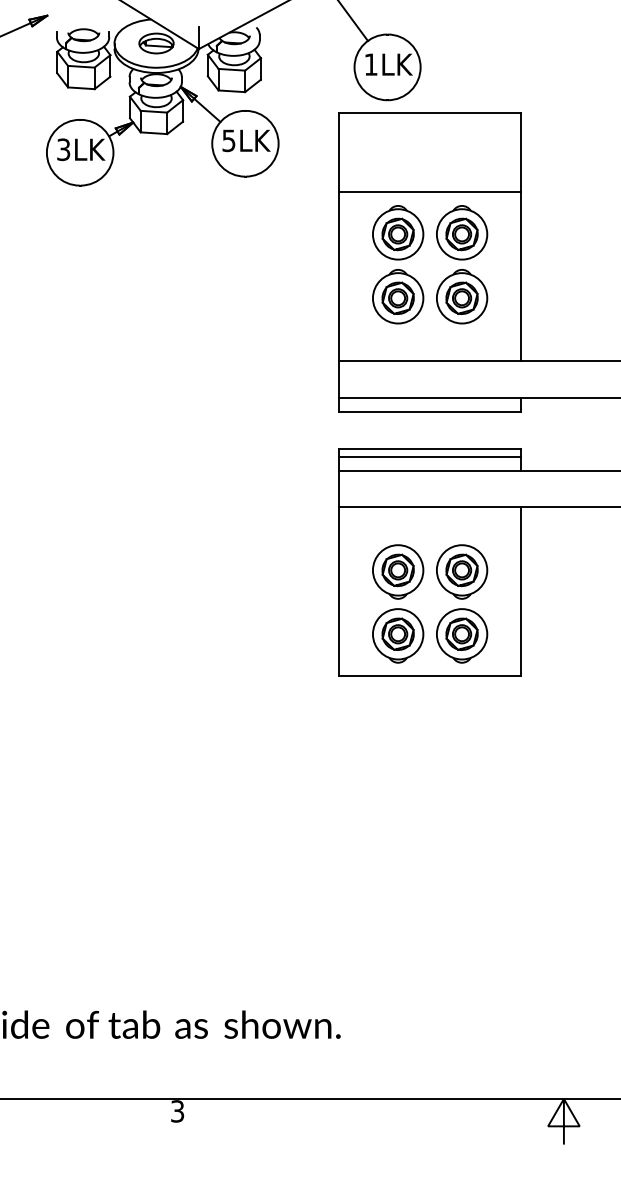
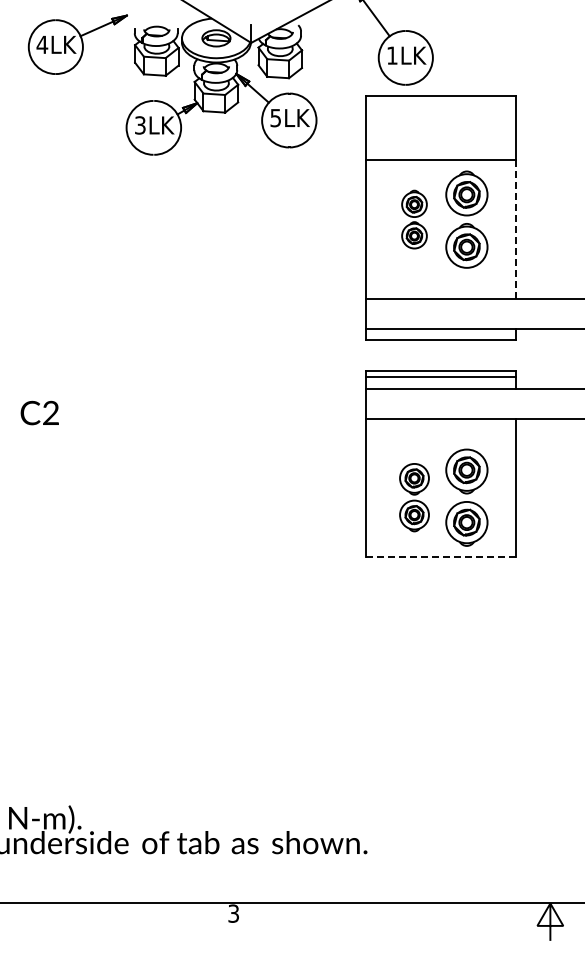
part: (398, 264) -> (414, 219), size x0.6
line: (521, 276) -> (515, 229), solid -> dashed
part: (398, 603) -> (414, 497), size x0.7
line: (429, 676) -> (440, 557), solid -> dashed

